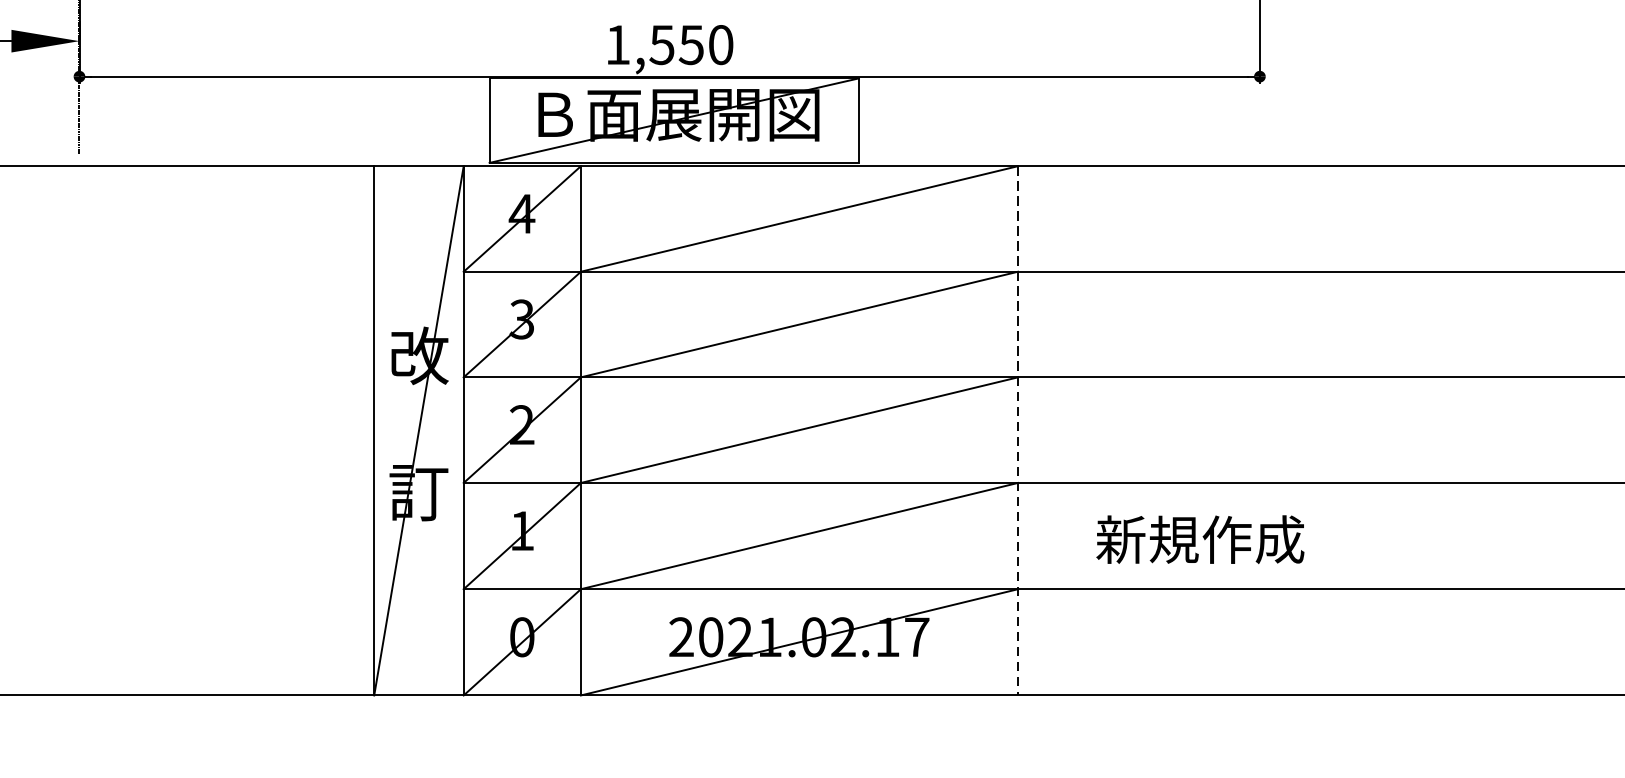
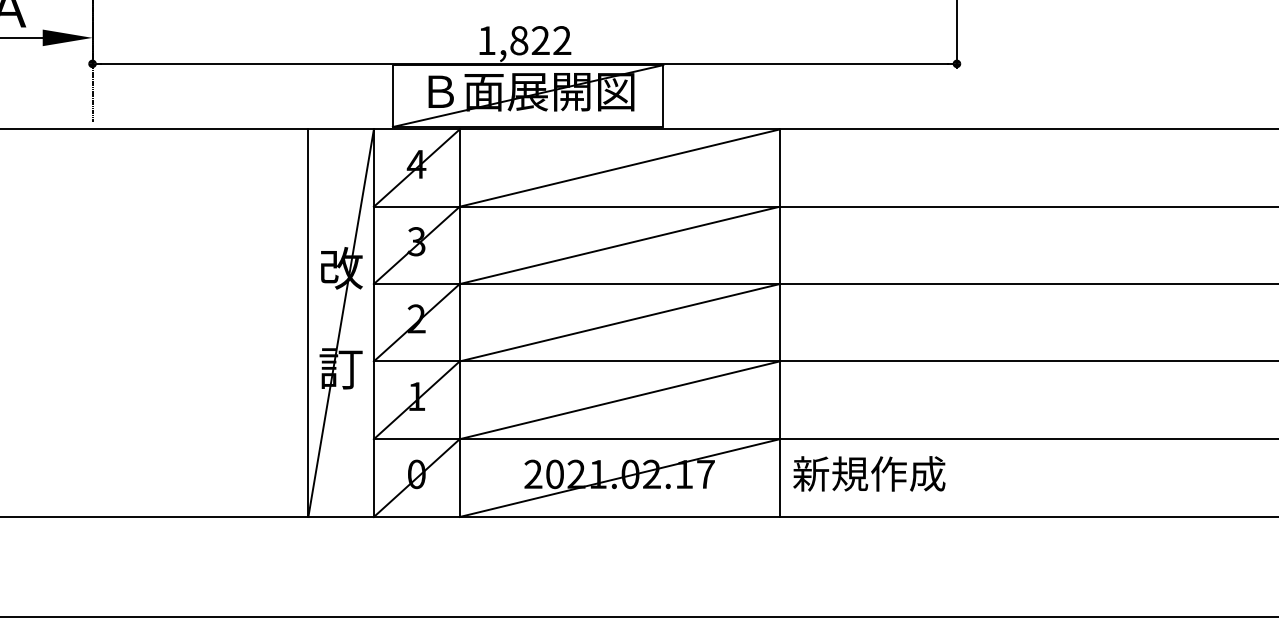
text: (691, 44) -> (540, 40), 1,550 -> 1,822
line: (1017, 431) -> (779, 323), dashed -> solid
text: (1200, 539) -> (869, 473), moved

